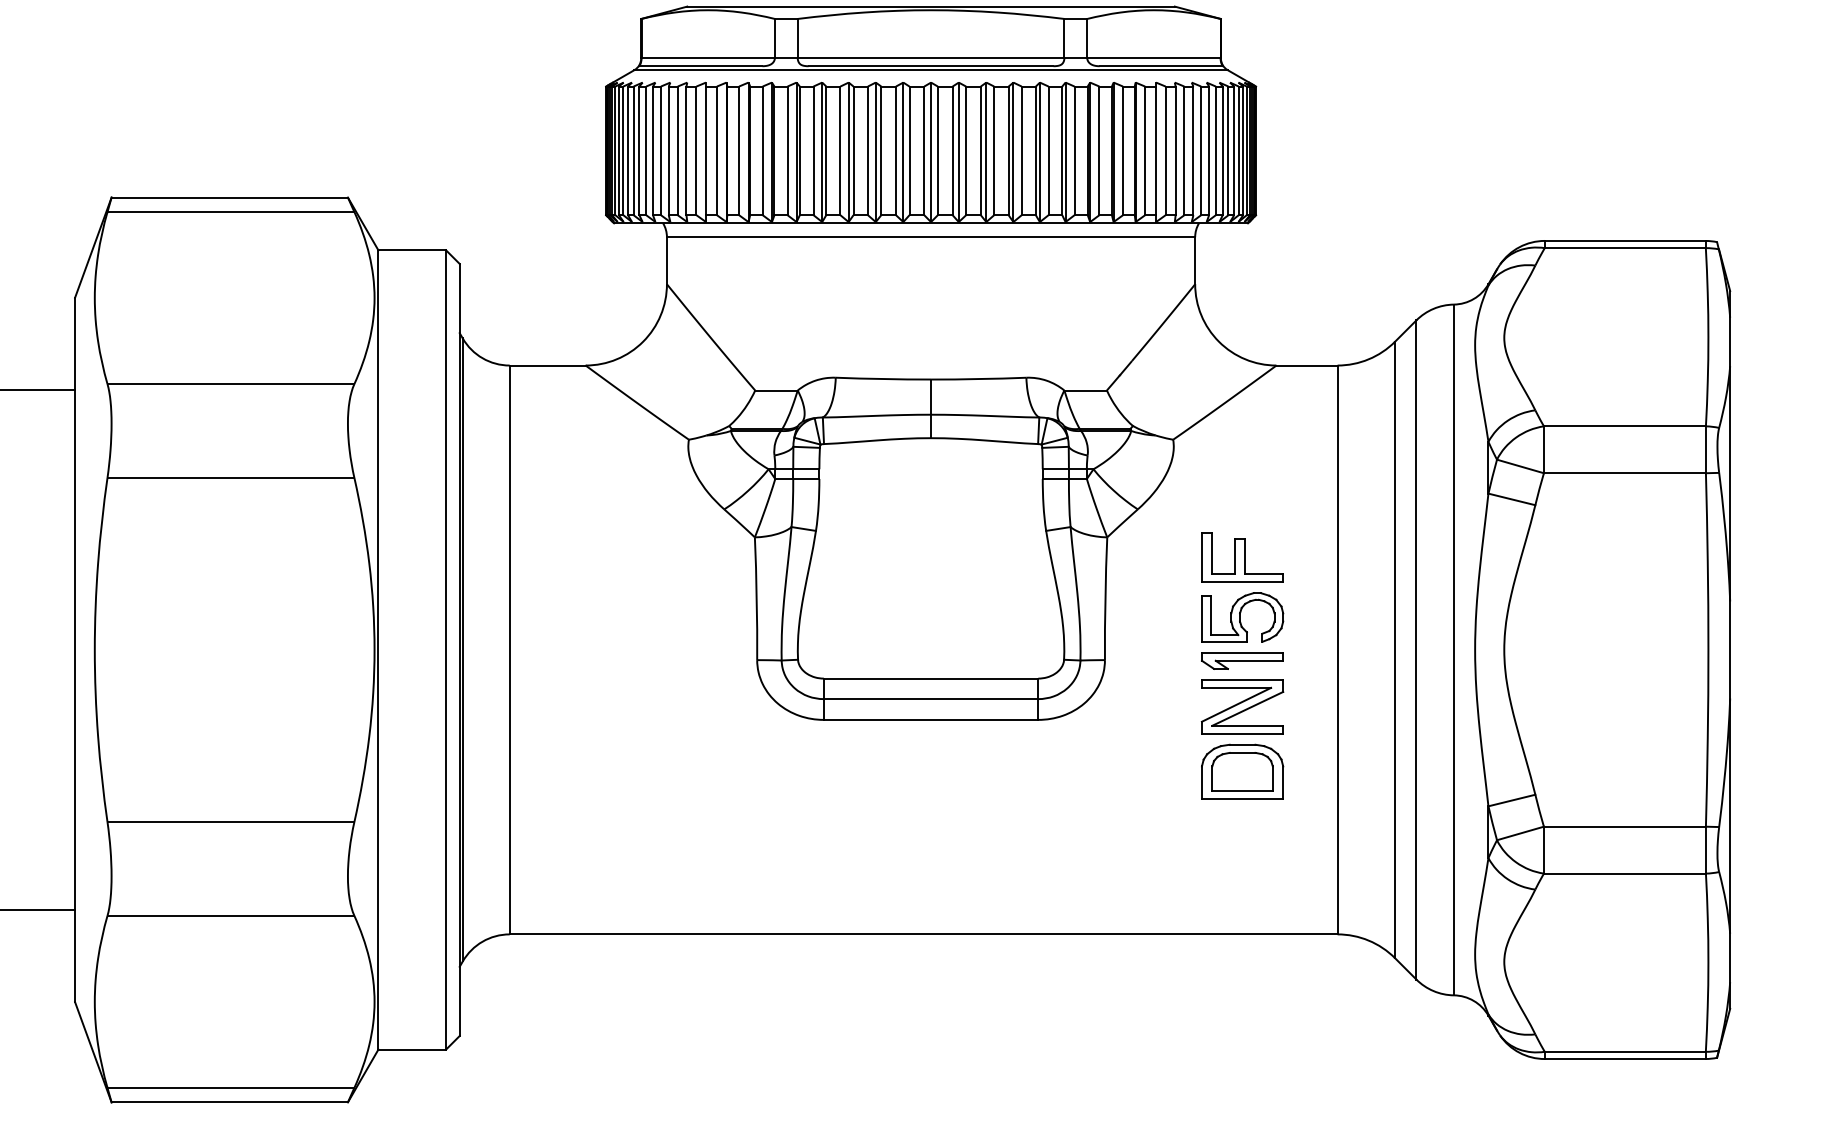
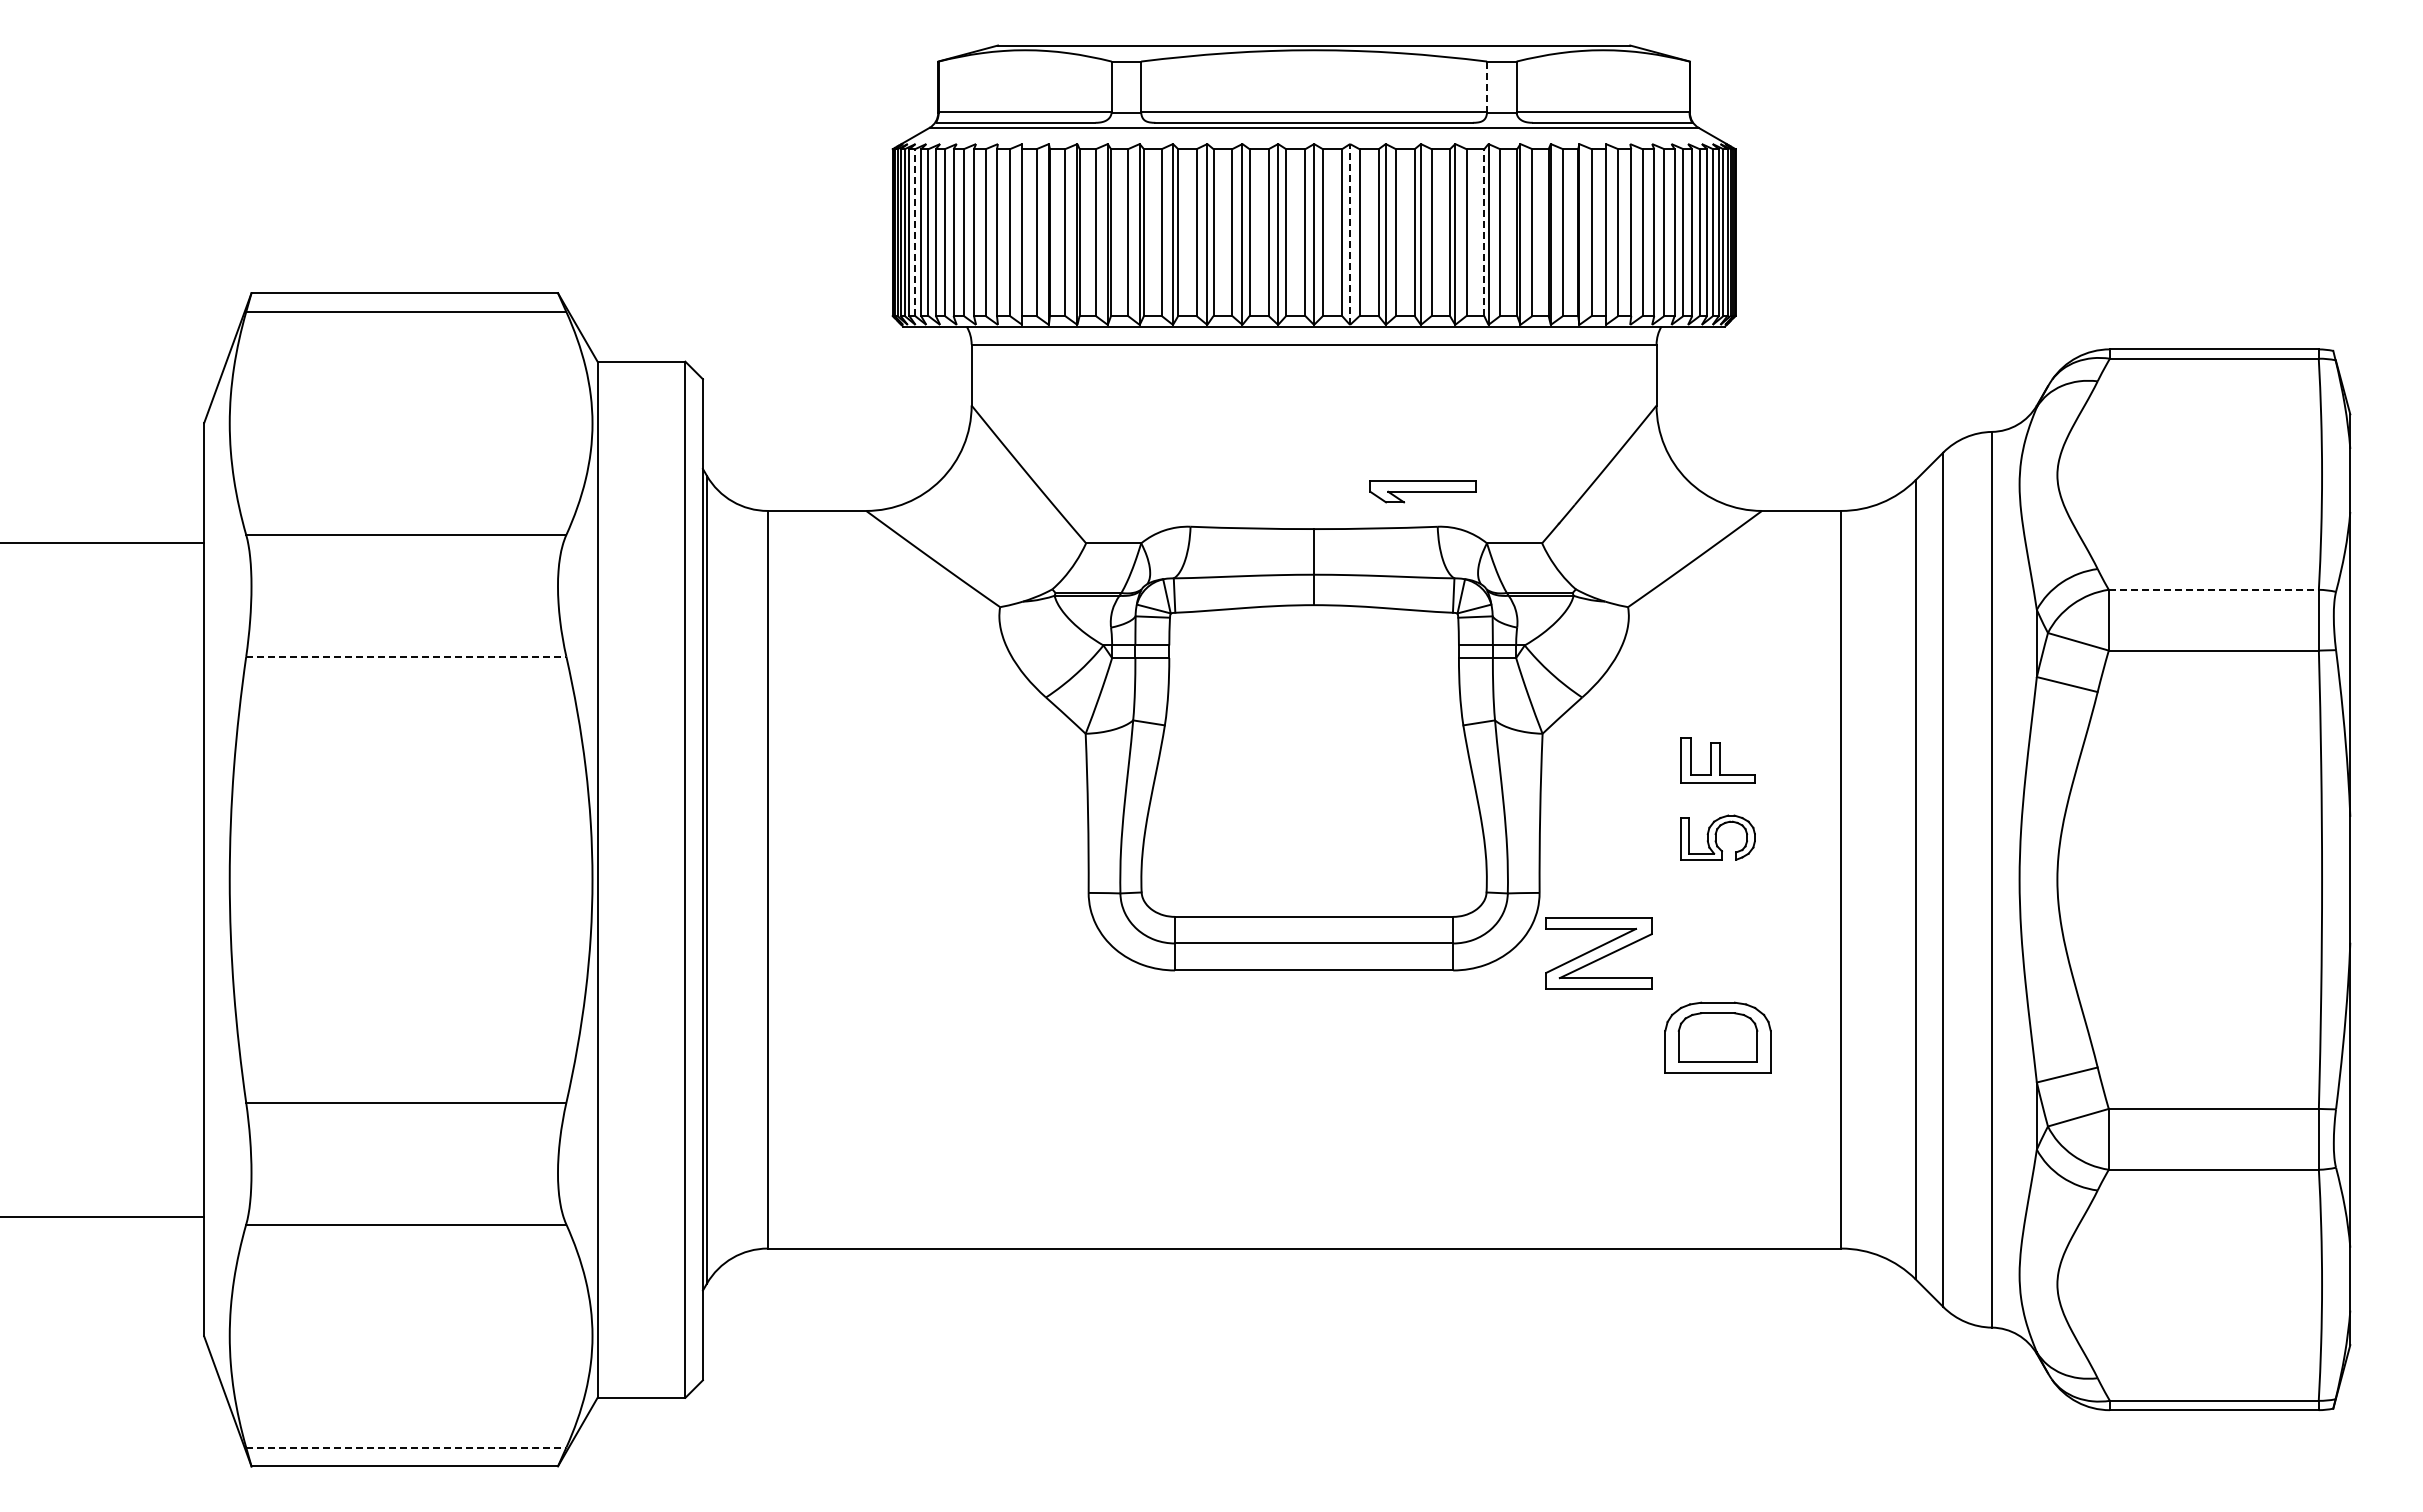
line: (1064, 38) -> (1487, 87), solid -> dashed
line: (623, 150) -> (915, 232), solid -> dashed
line: (1062, 150) -> (1484, 232), solid -> dashed
line: (959, 151) -> (1350, 233), solid -> dashed
line: (1625, 426) -> (2214, 589), solid -> dashed
line: (231, 477) -> (406, 656), solid -> dashed
part: (1242, 557) -> (1717, 760), size x0.7
part: (1242, 617) -> (1717, 837), size x0.7
part: (1242, 660) -> (1422, 491), moved
part: (1242, 706) -> (1598, 953), moved
line: (231, 1087) -> (406, 1447), solid -> dashed

